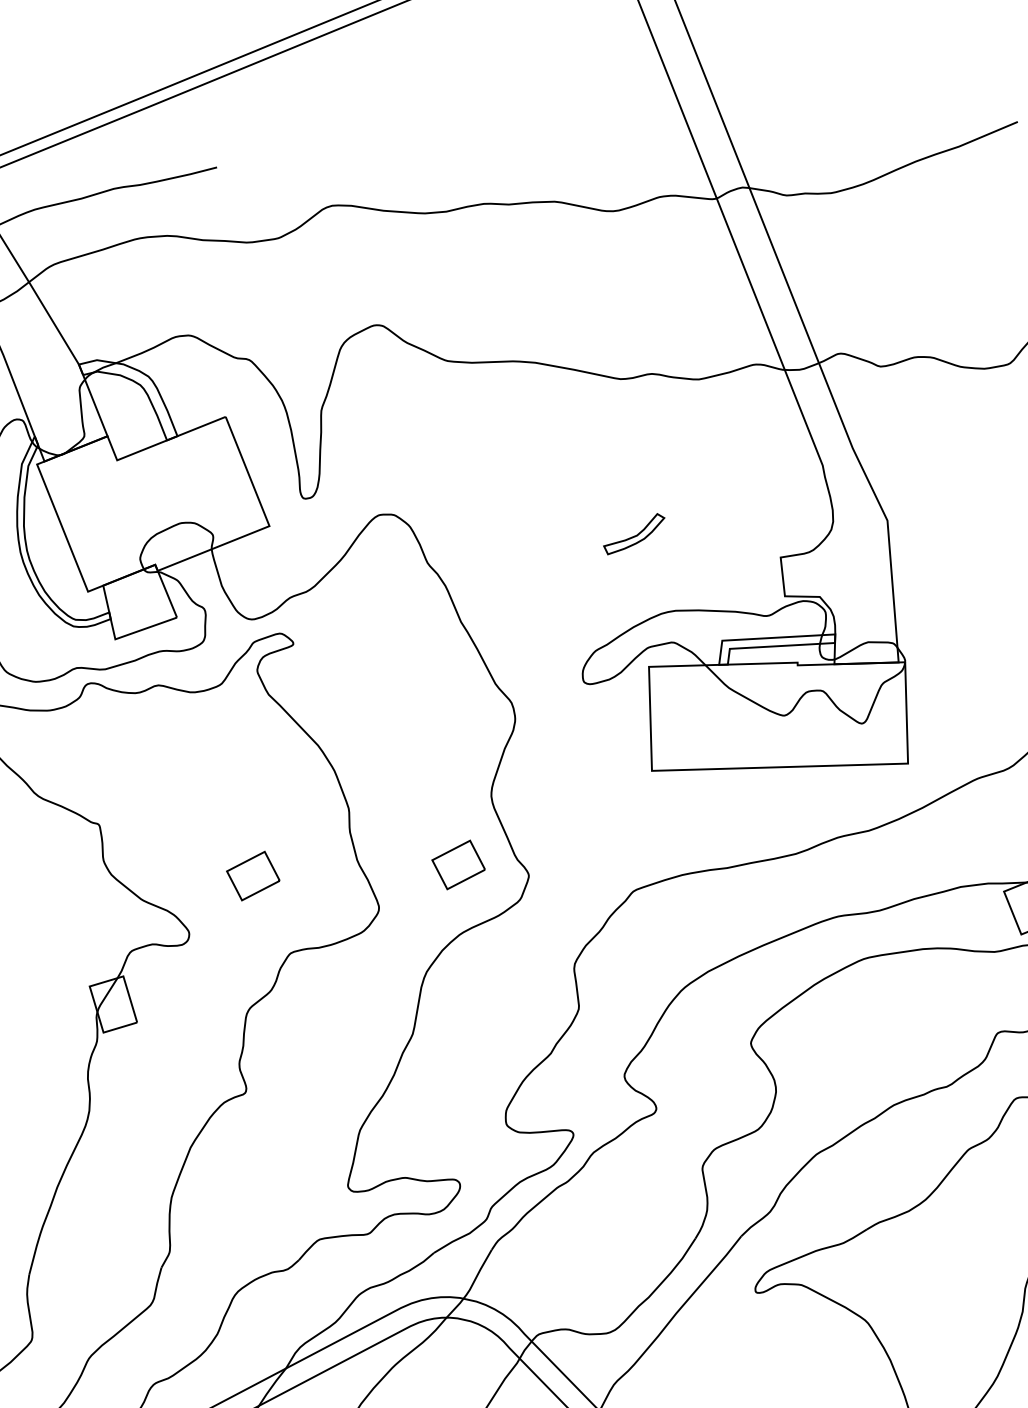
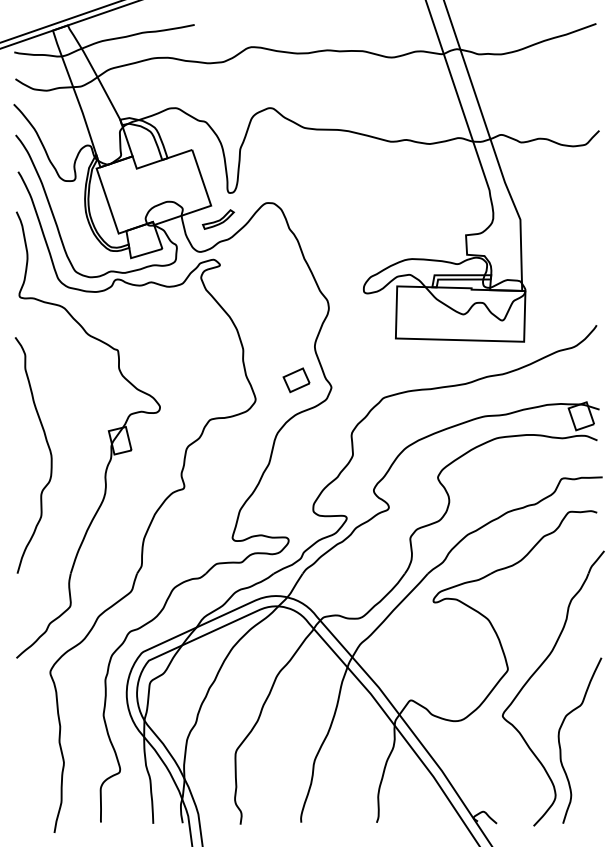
part: (632, 534) -> (217, 219), moved
part: (253, 876) -> (193, 380), removed

